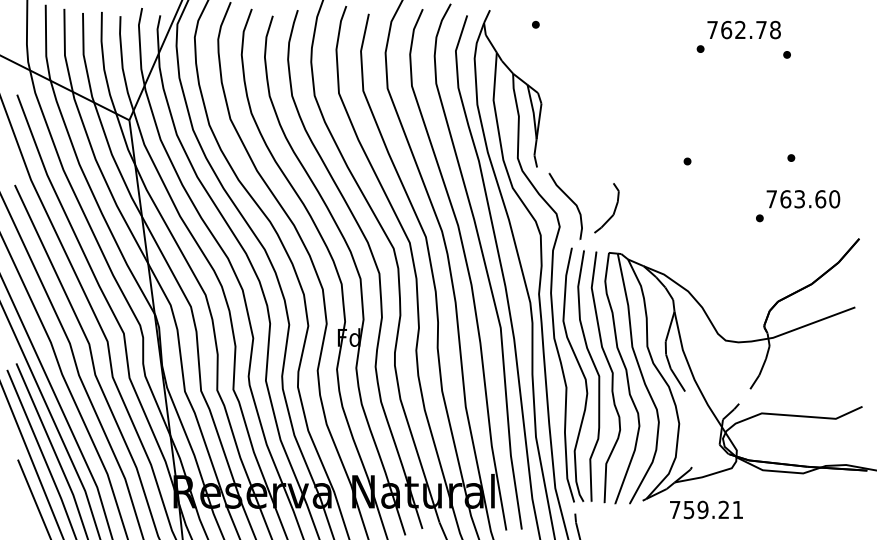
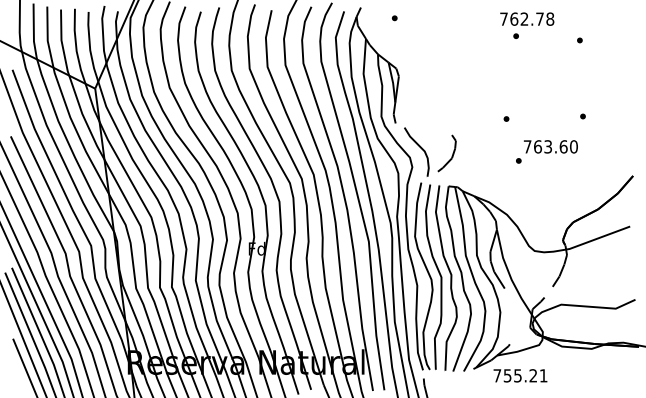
text: (744, 29) -> (527, 18), moved
text: (797, 205) -> (546, 151), moved
text: (702, 509) -> (517, 375), 759.21 -> 755.21

